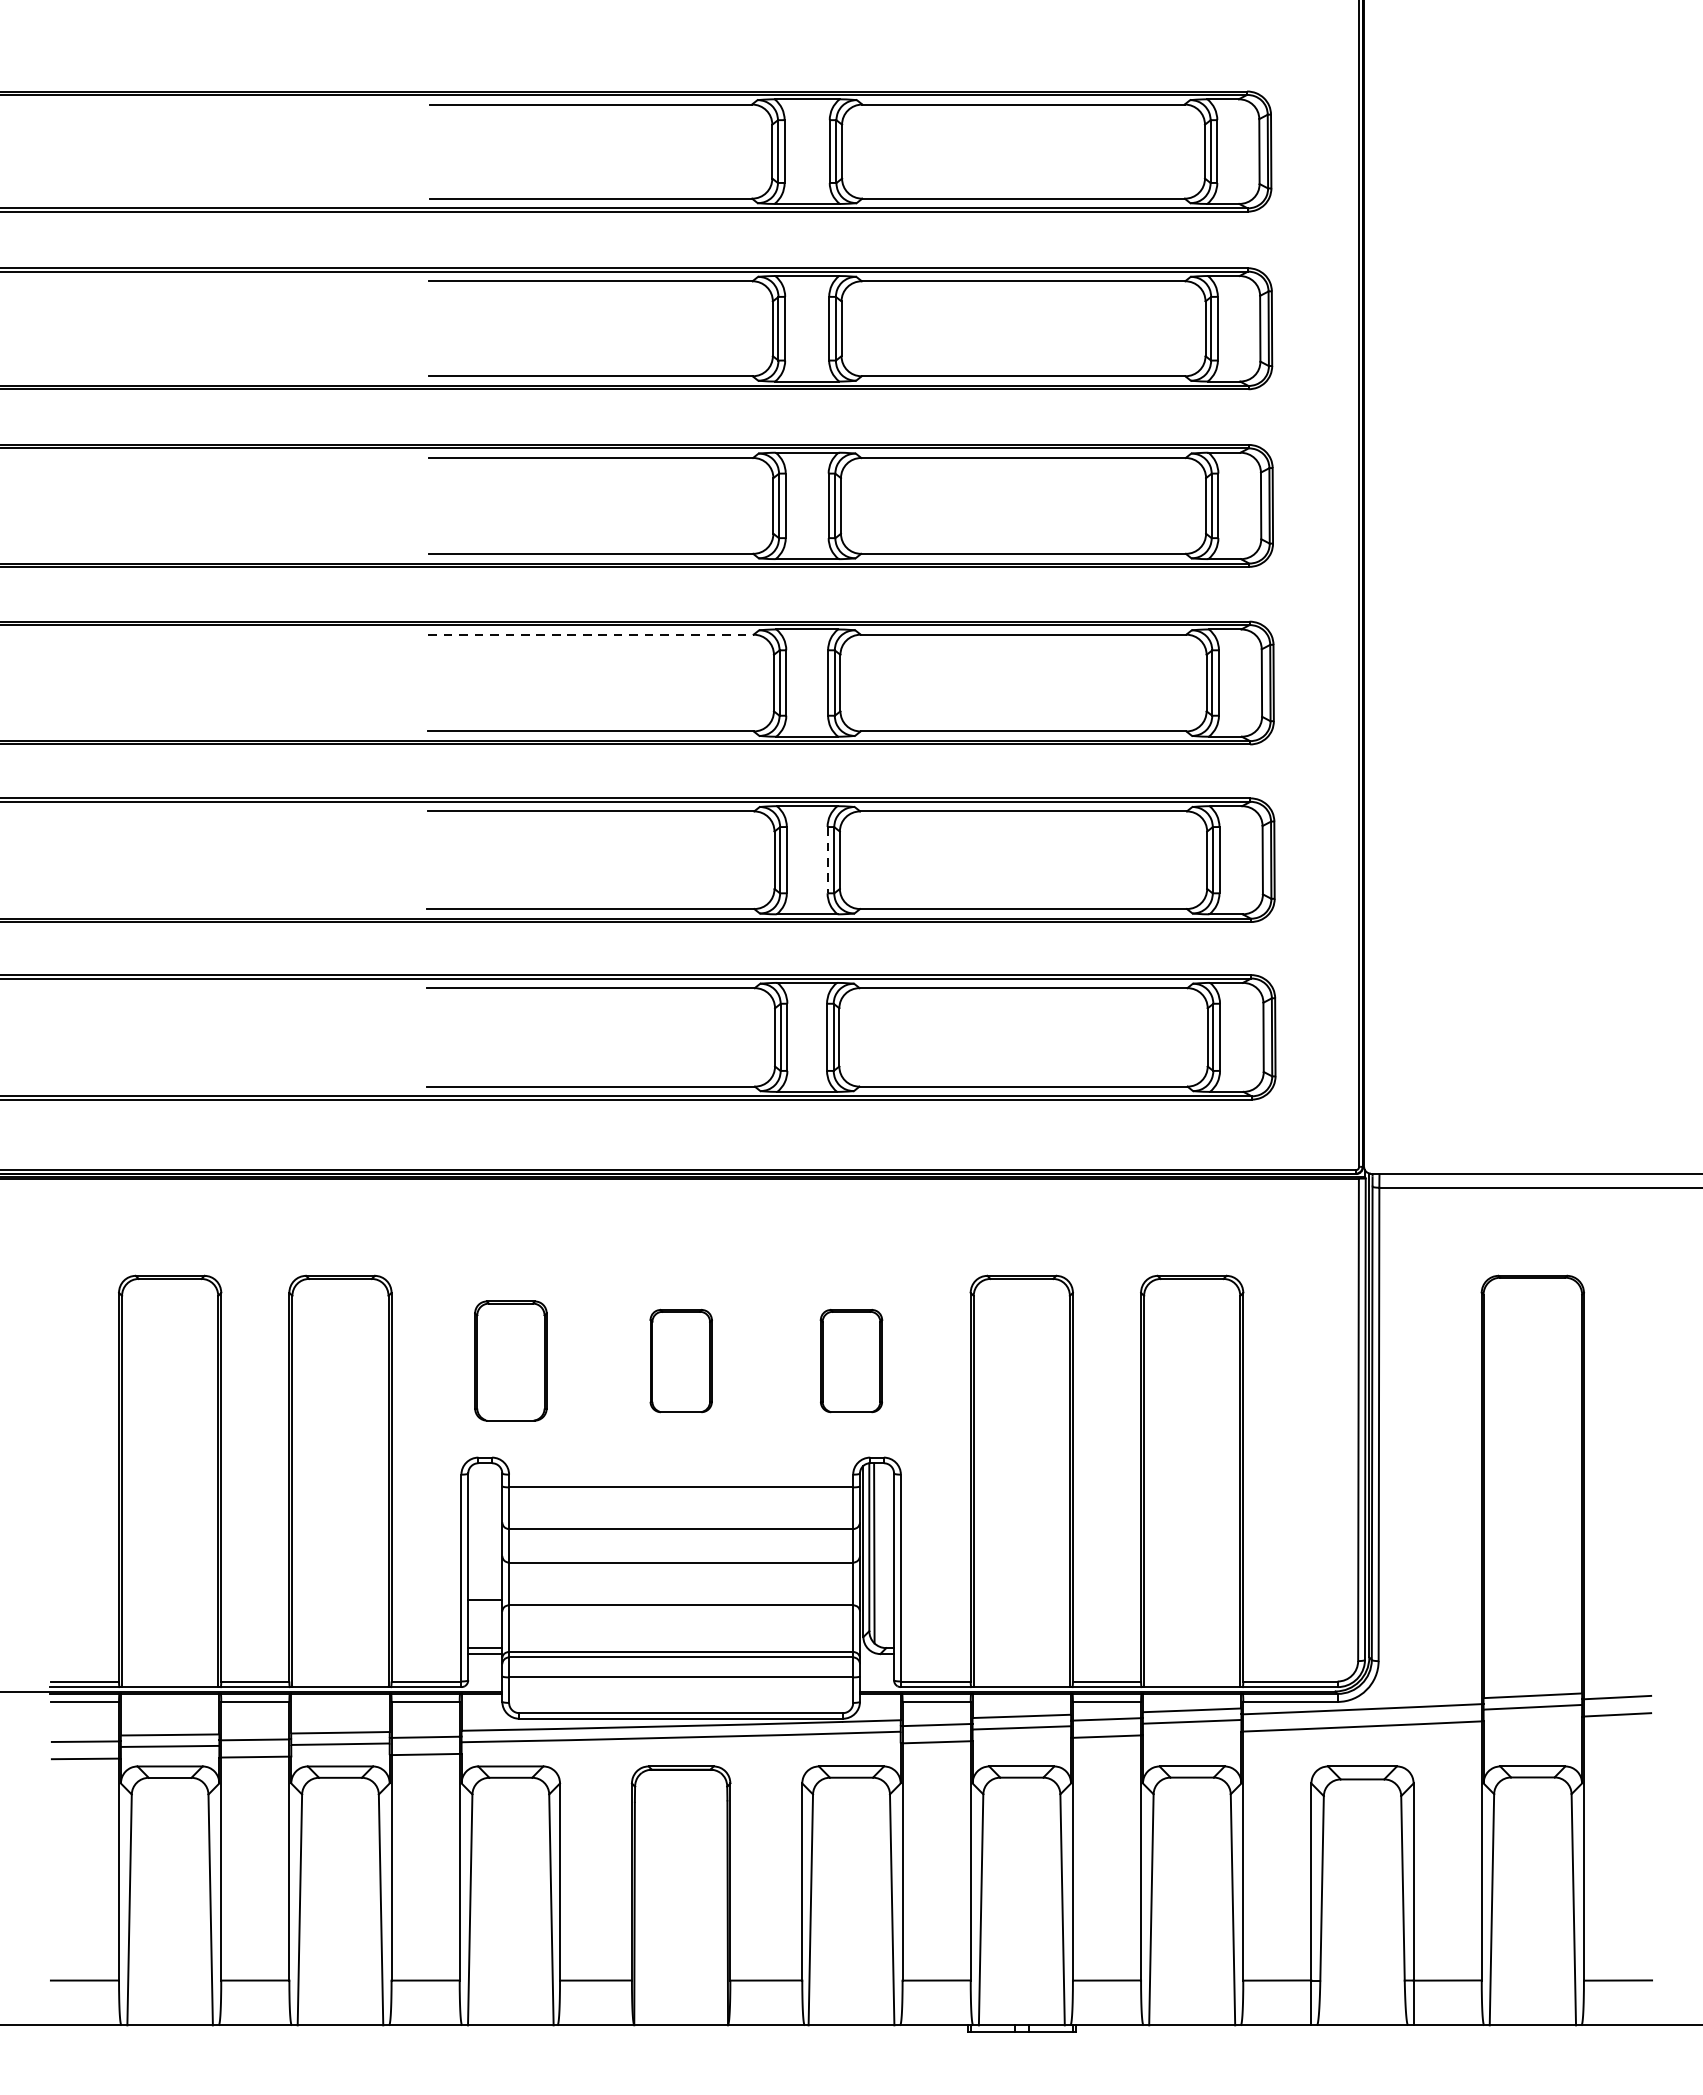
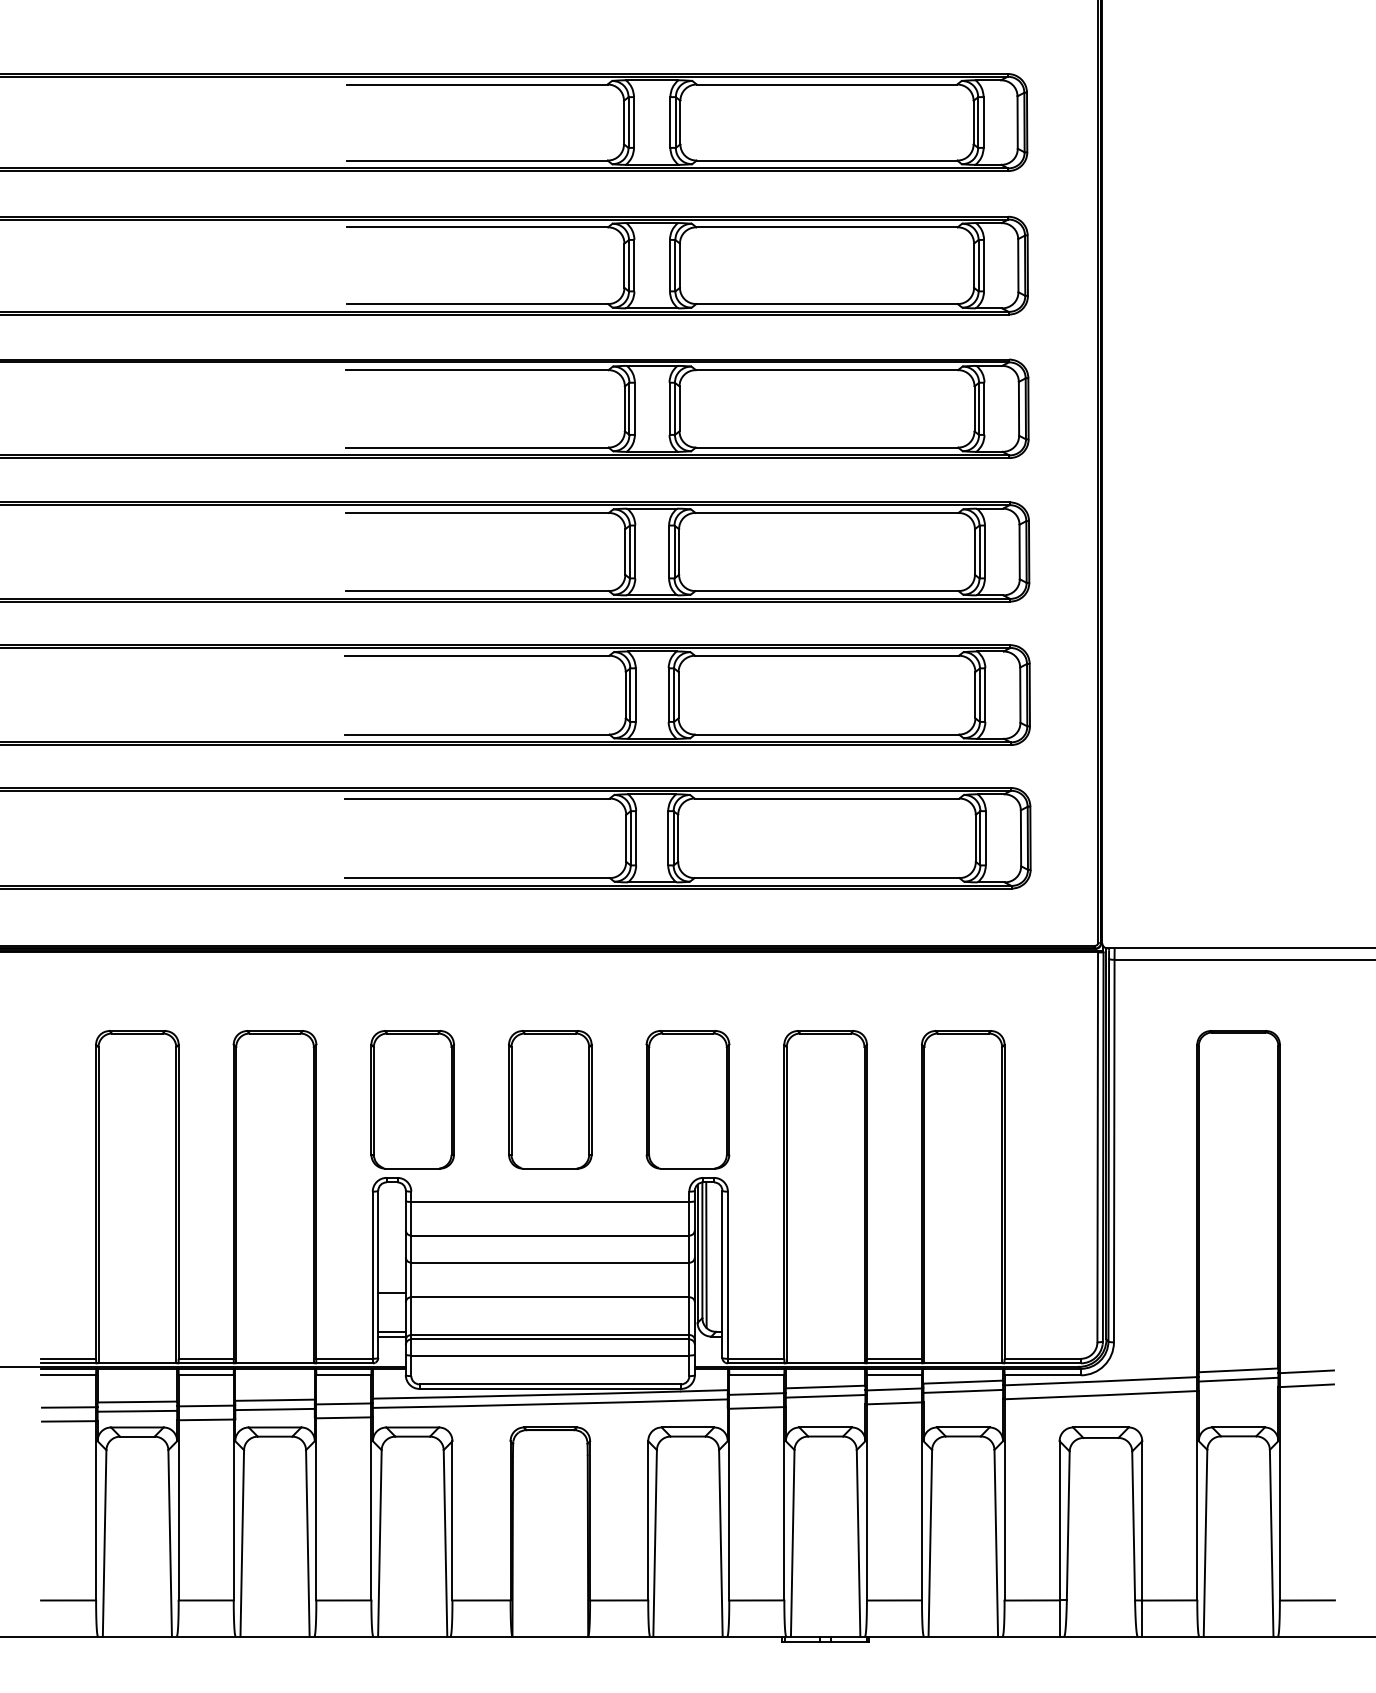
line: (591, 634) -> (477, 512), dashed -> solid
line: (827, 860) -> (668, 695), dashed -> solid
part: (510, 1360) -> (412, 1099), size x1.43
part: (681, 1360) -> (550, 1099), size x1.67
part: (850, 1360) -> (687, 1099), size x1.67

